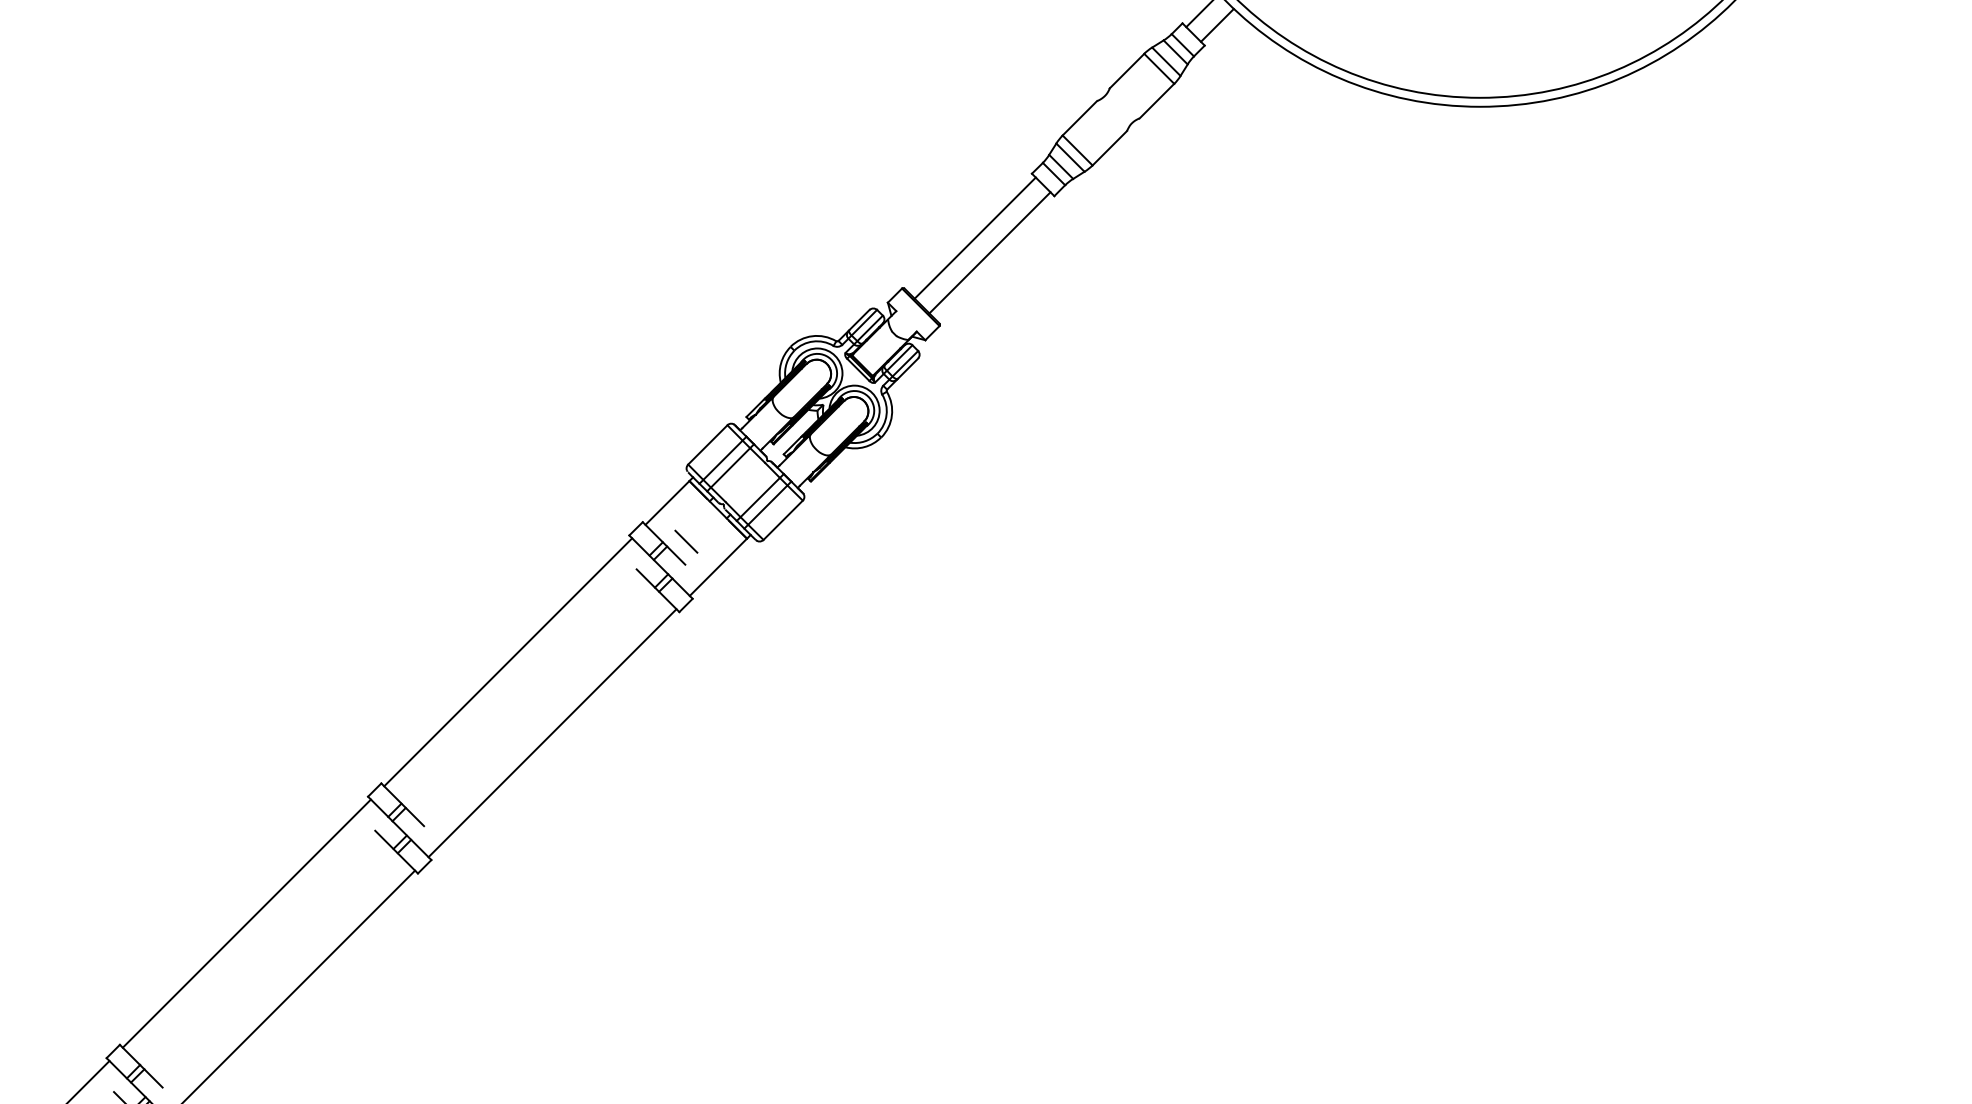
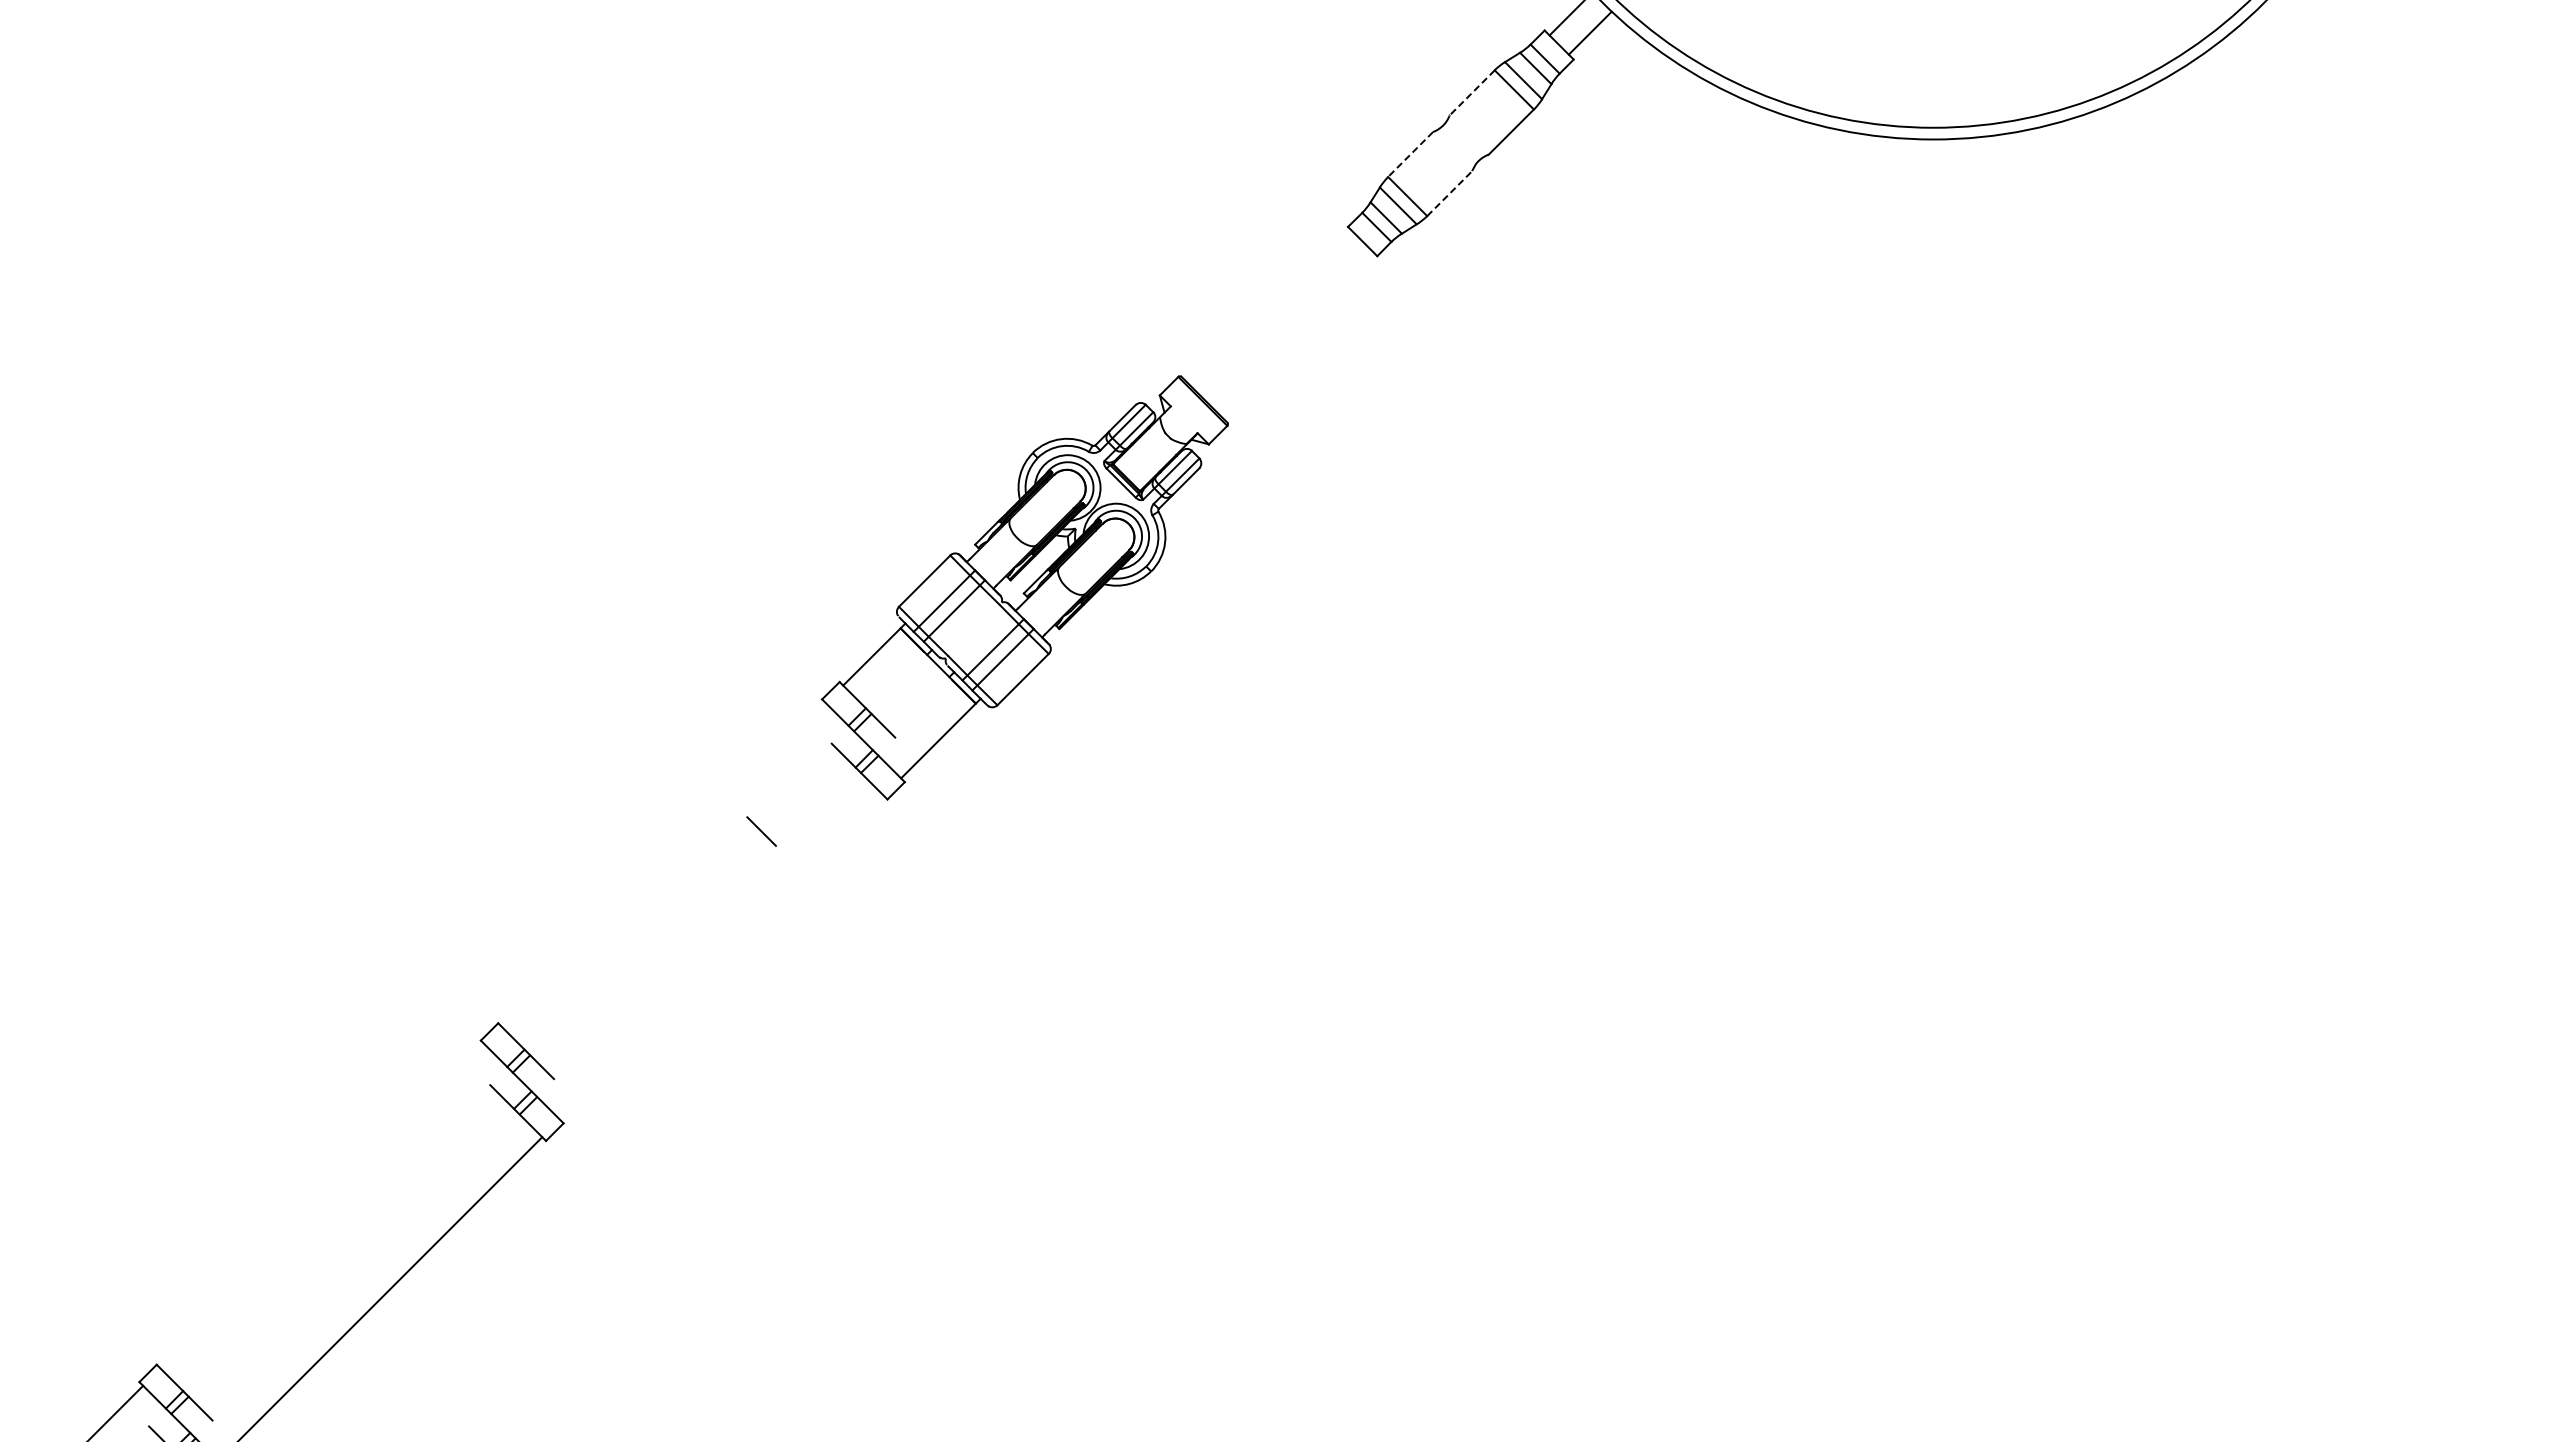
line: (1127, 70) -> (1472, 92), solid -> dashed
line: (1079, 118) -> (1410, 154), solid -> dashed
line: (1109, 148) -> (1449, 193), solid -> dashed
line: (974, 237) -> (1273, 310), removed
line: (989, 253) -> (1292, 330), removed
line: (686, 541) -> (761, 831), moved
line: (507, 662) -> (663, 865), removed
line: (552, 733) -> (721, 957), removed
line: (246, 923) -> (322, 1206), removed

